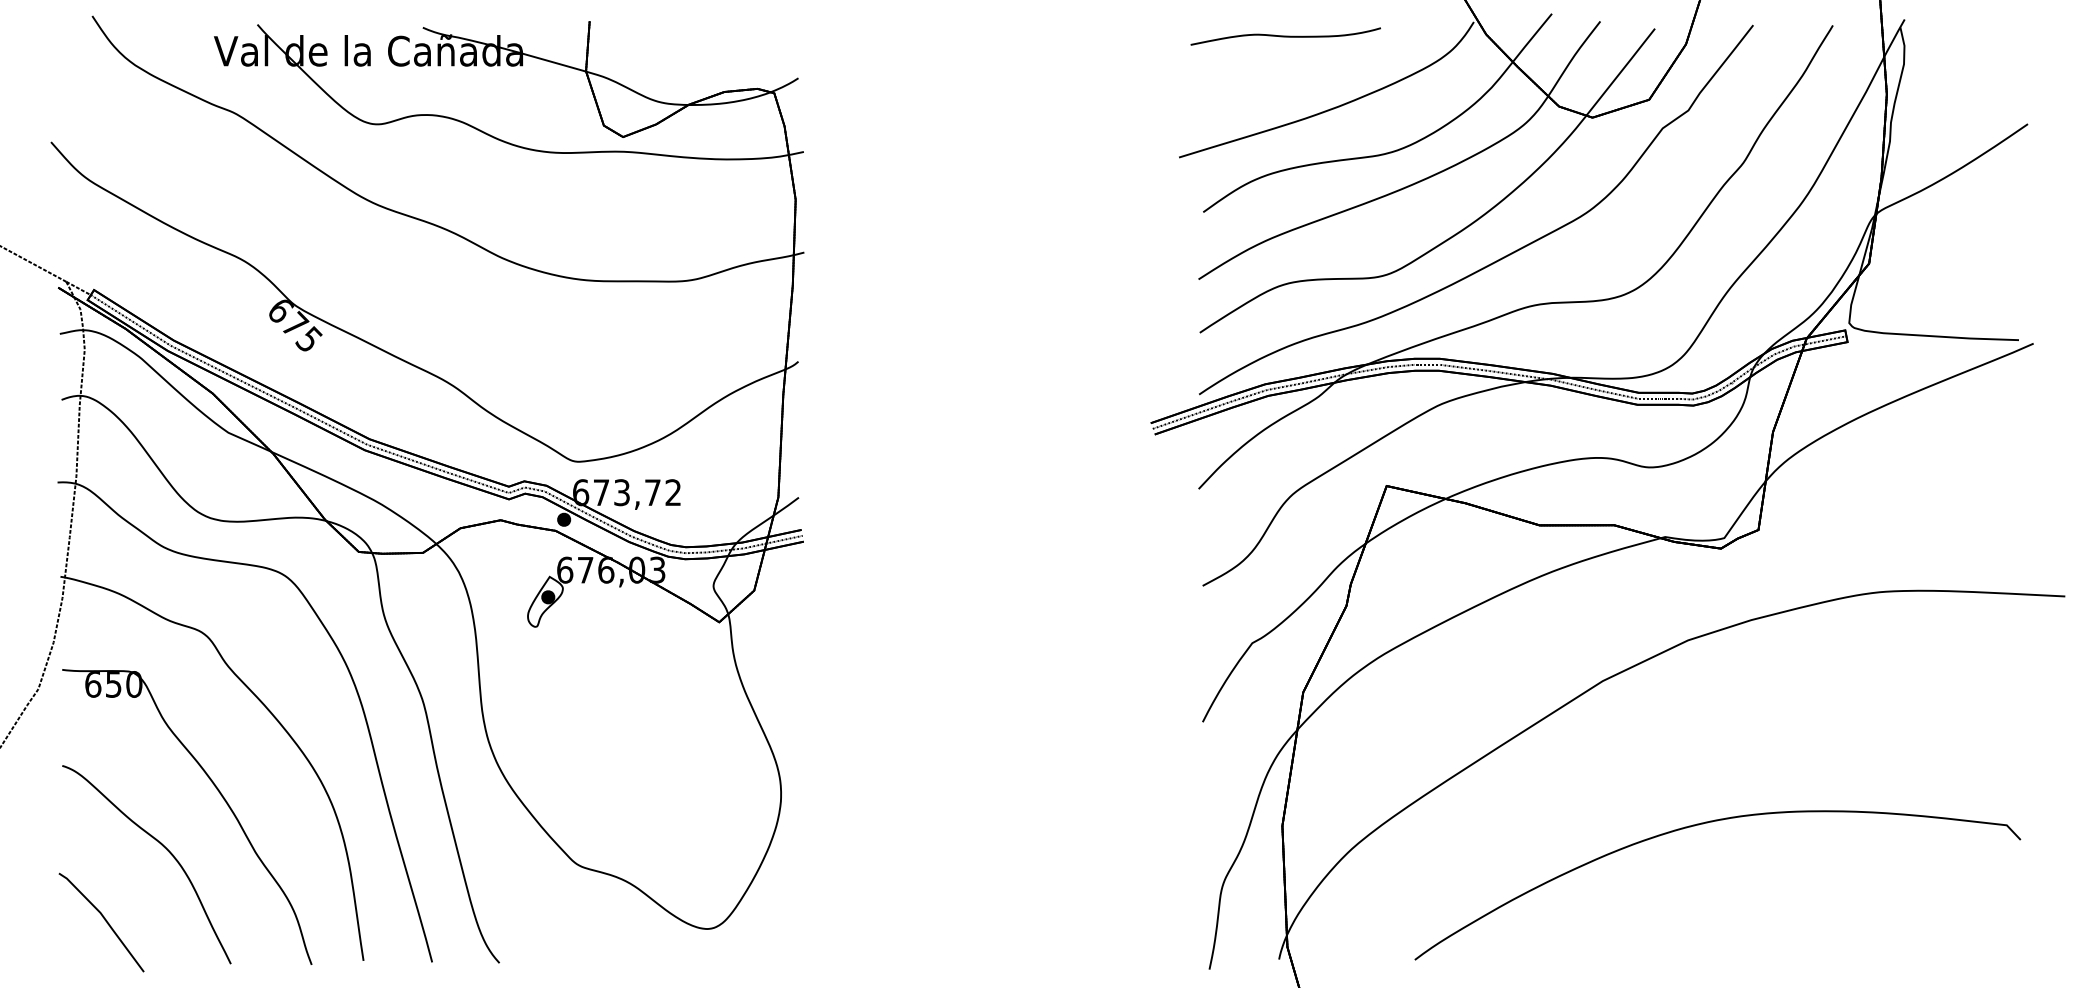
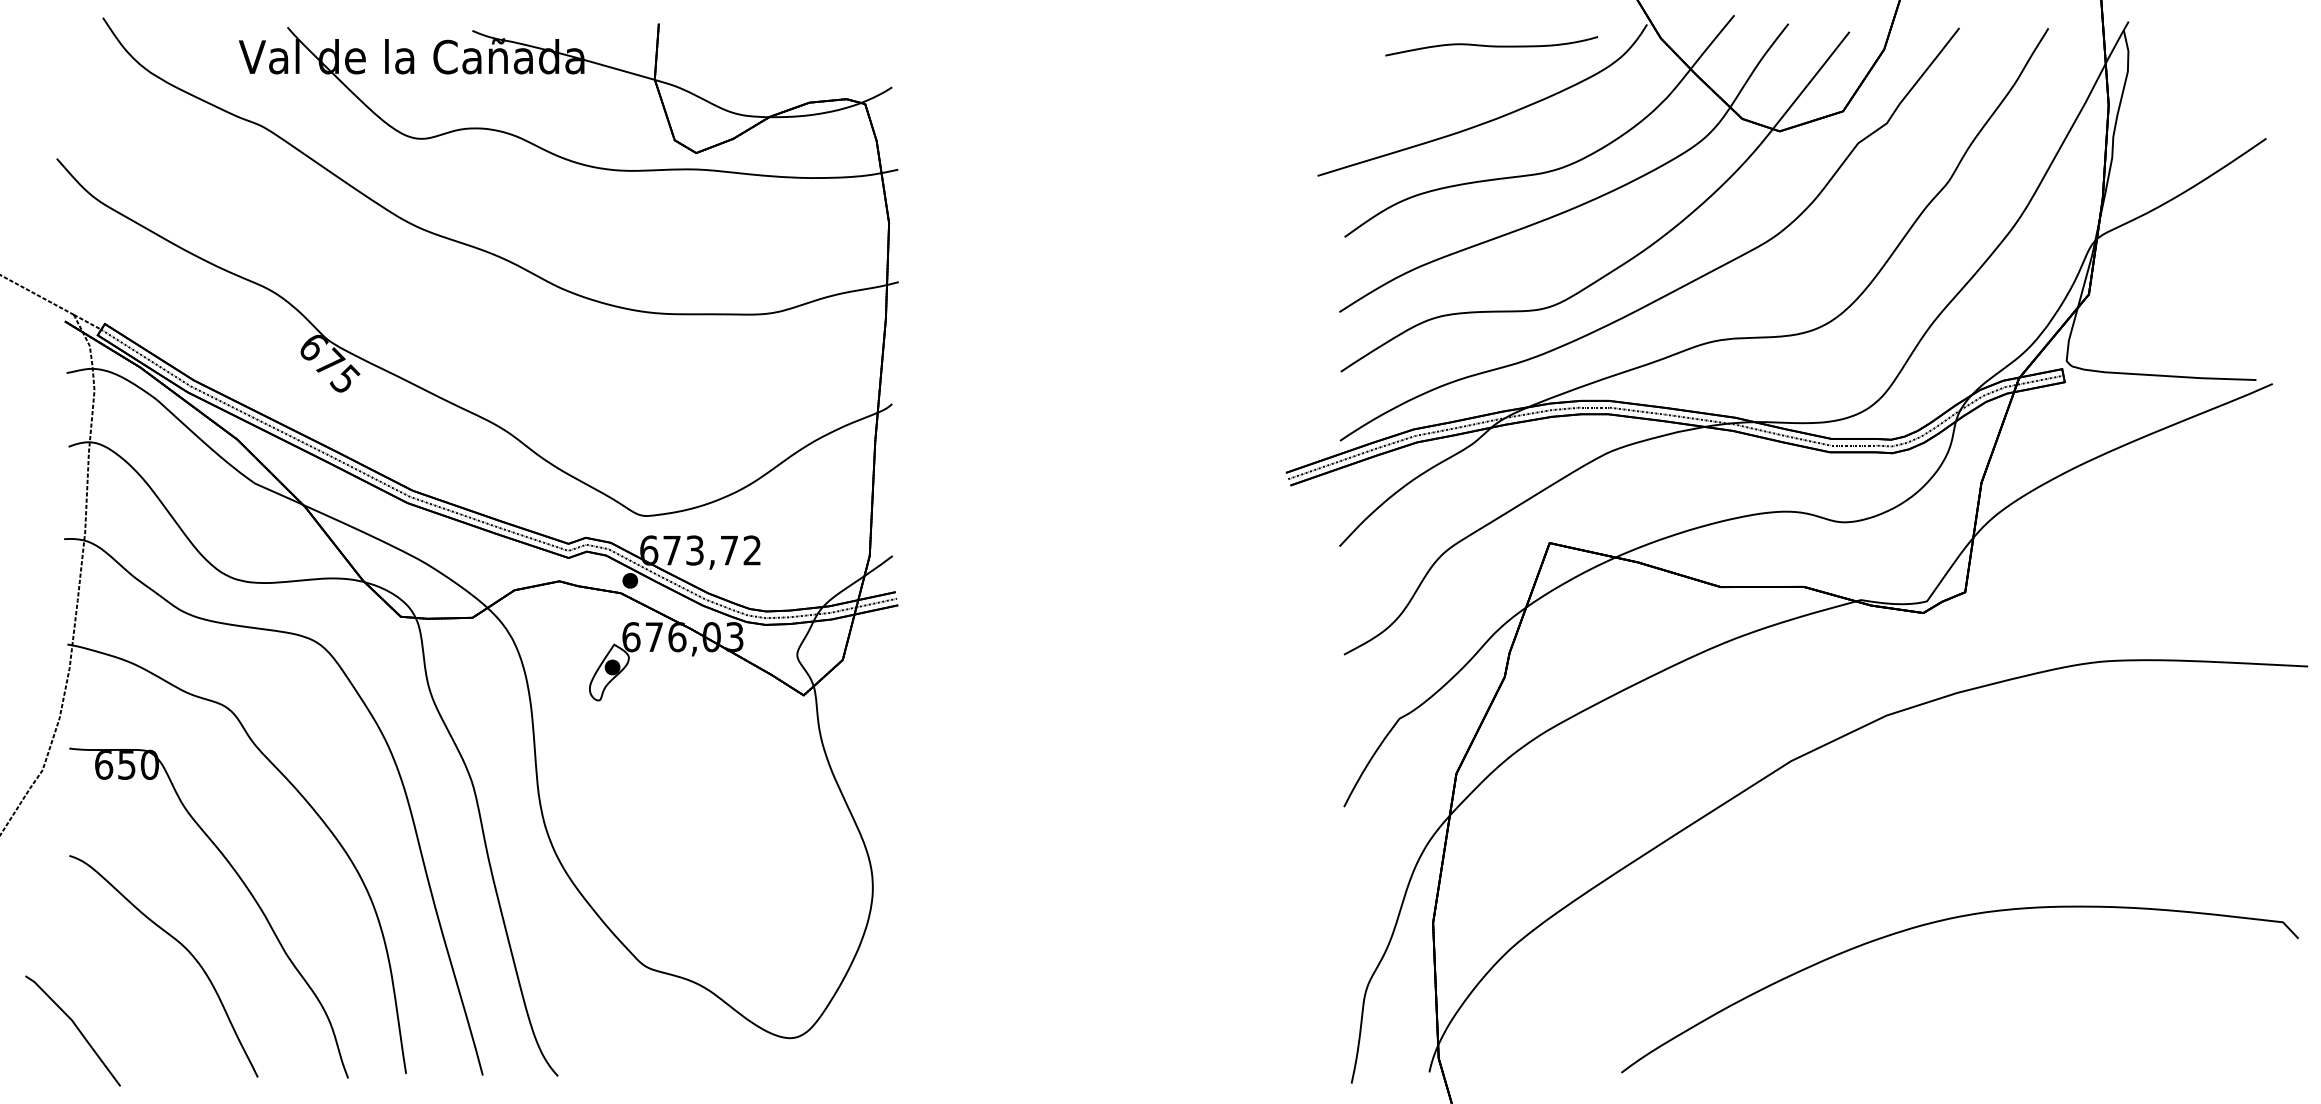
part: (1285, 36) -> (1491, 46), moved
part: (1703, 824) -> (1944, 921), moved
part: (101, 922) -> (72, 1030), moved

